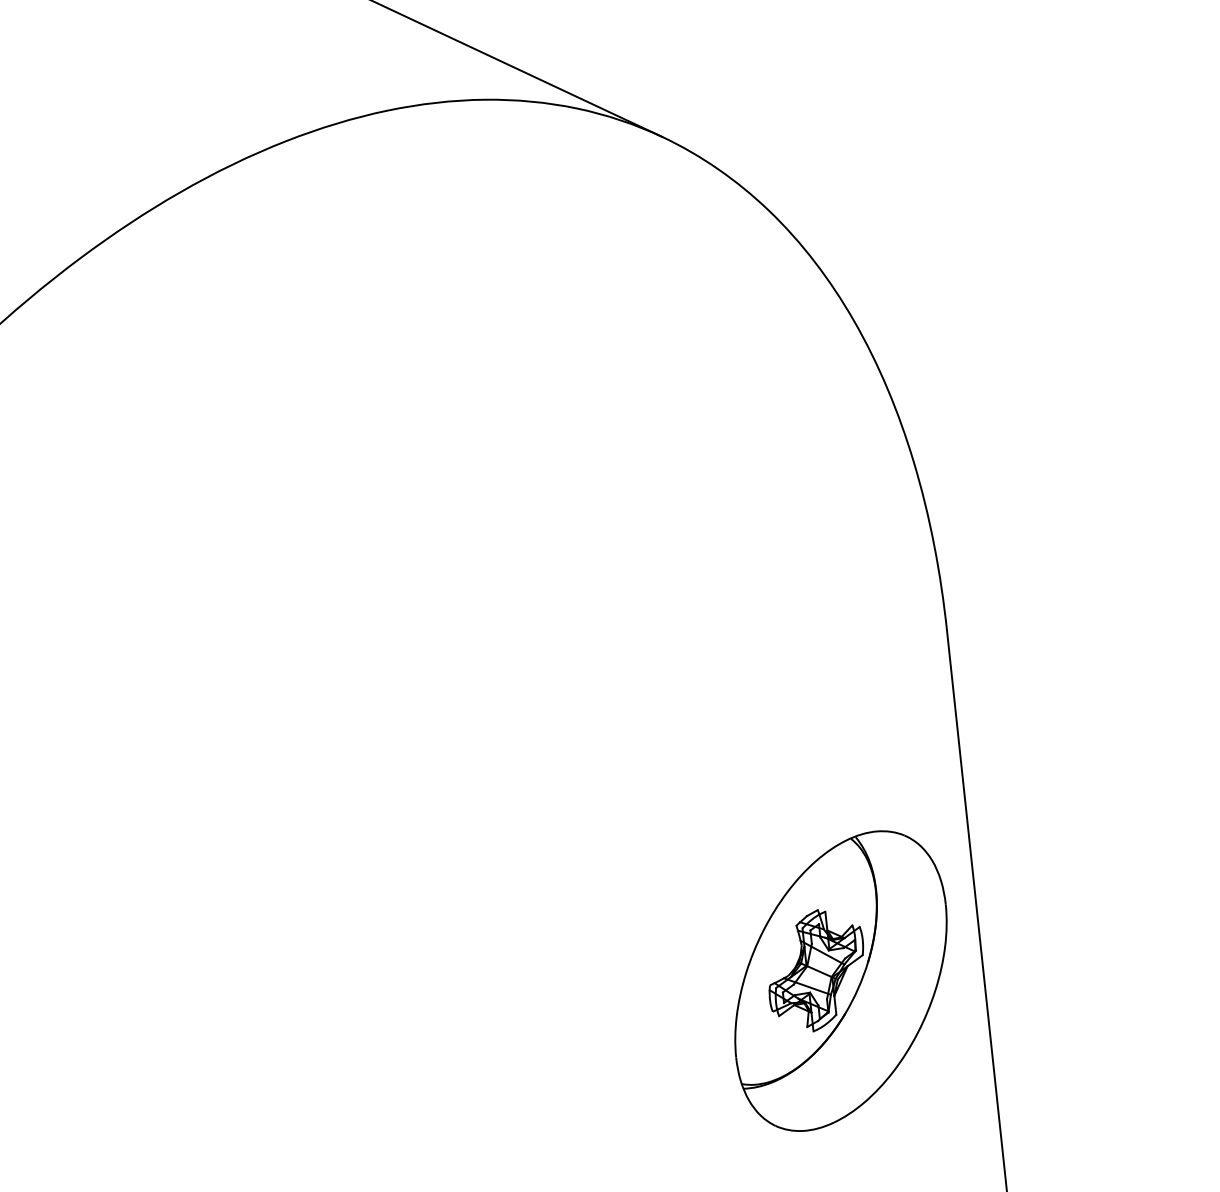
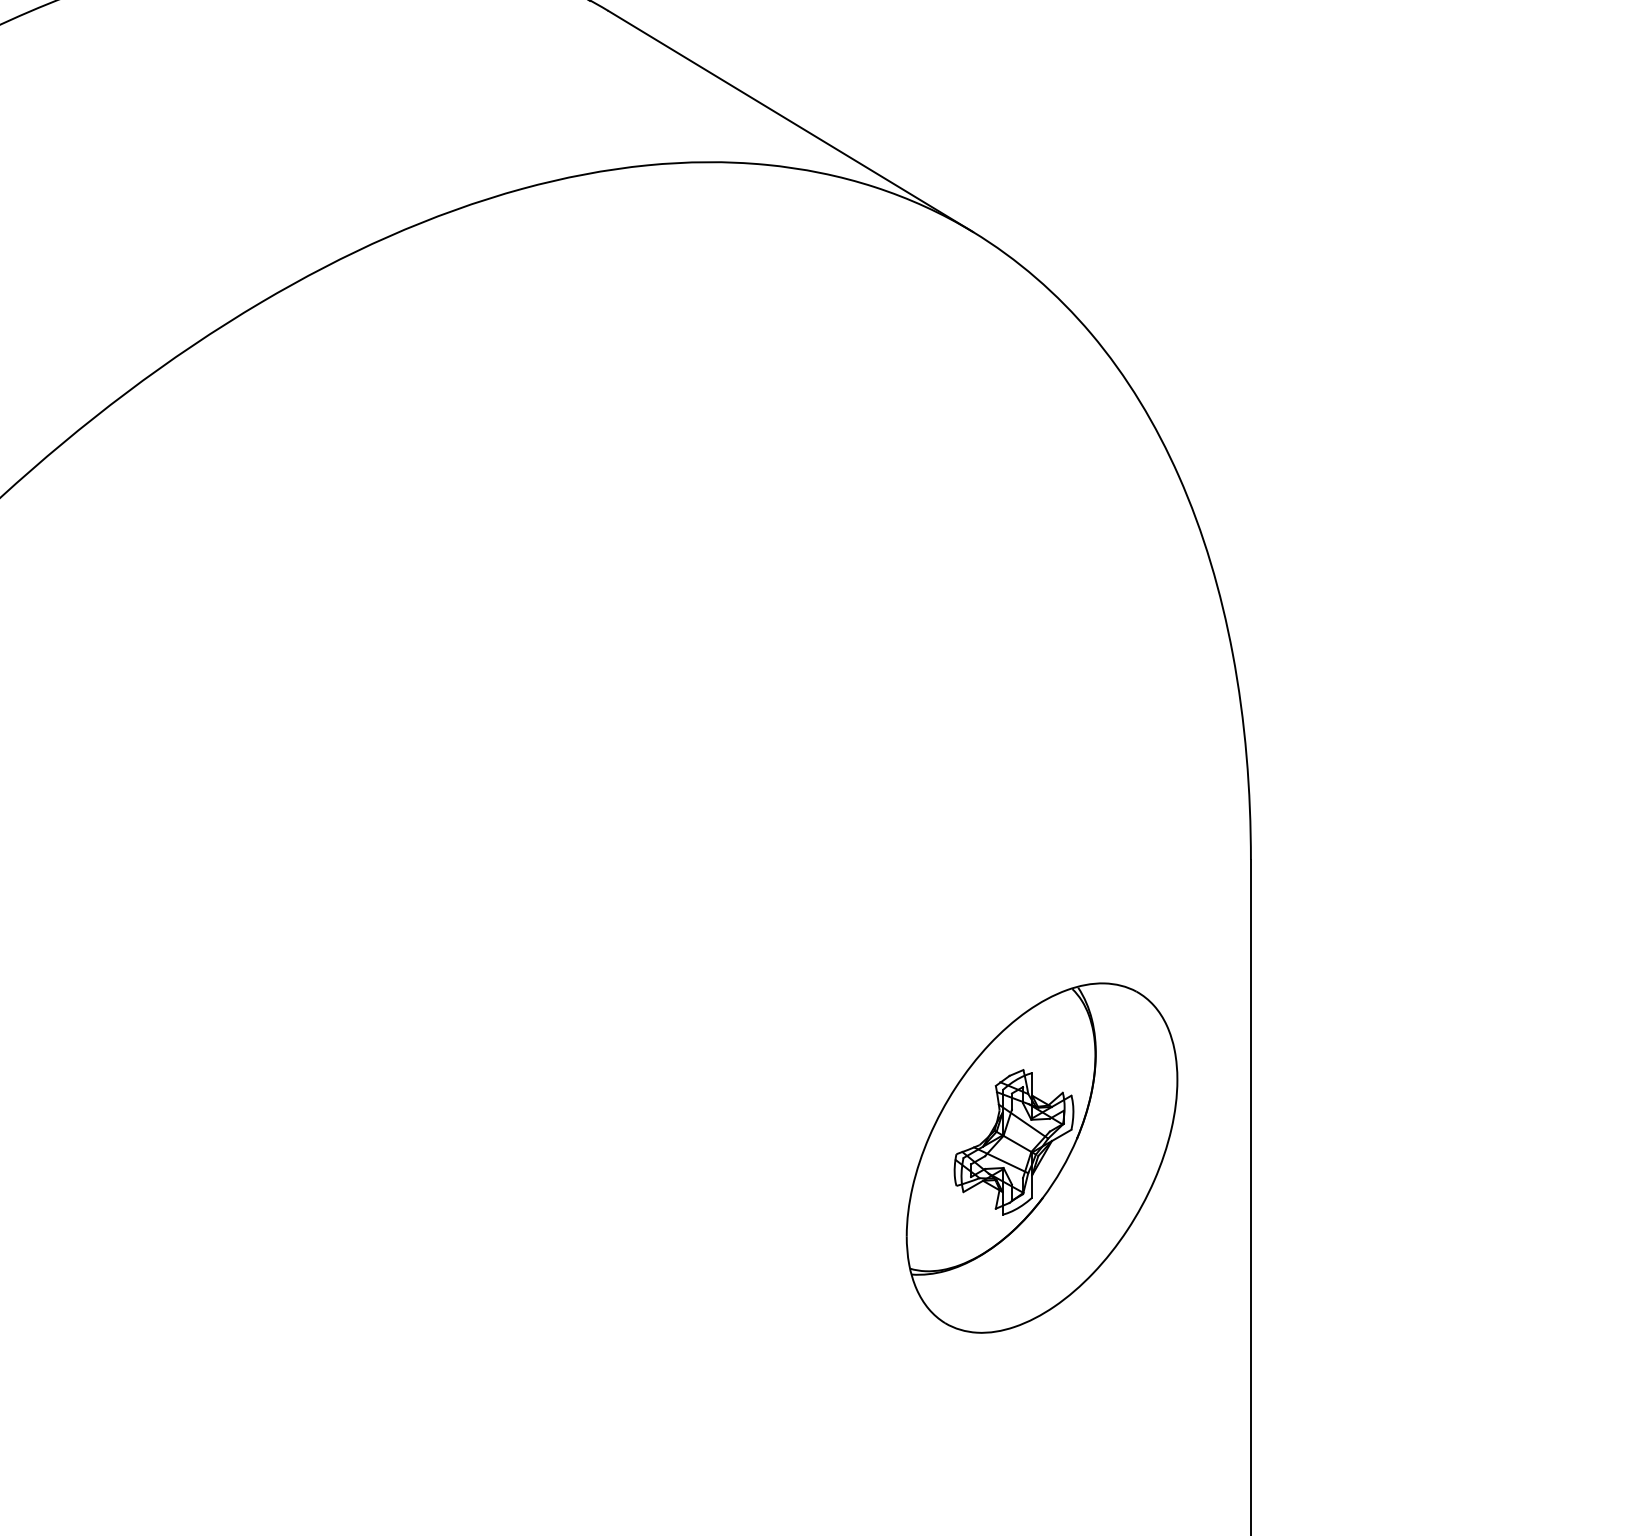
part: (840, 980) -> (1041, 1157), moved

